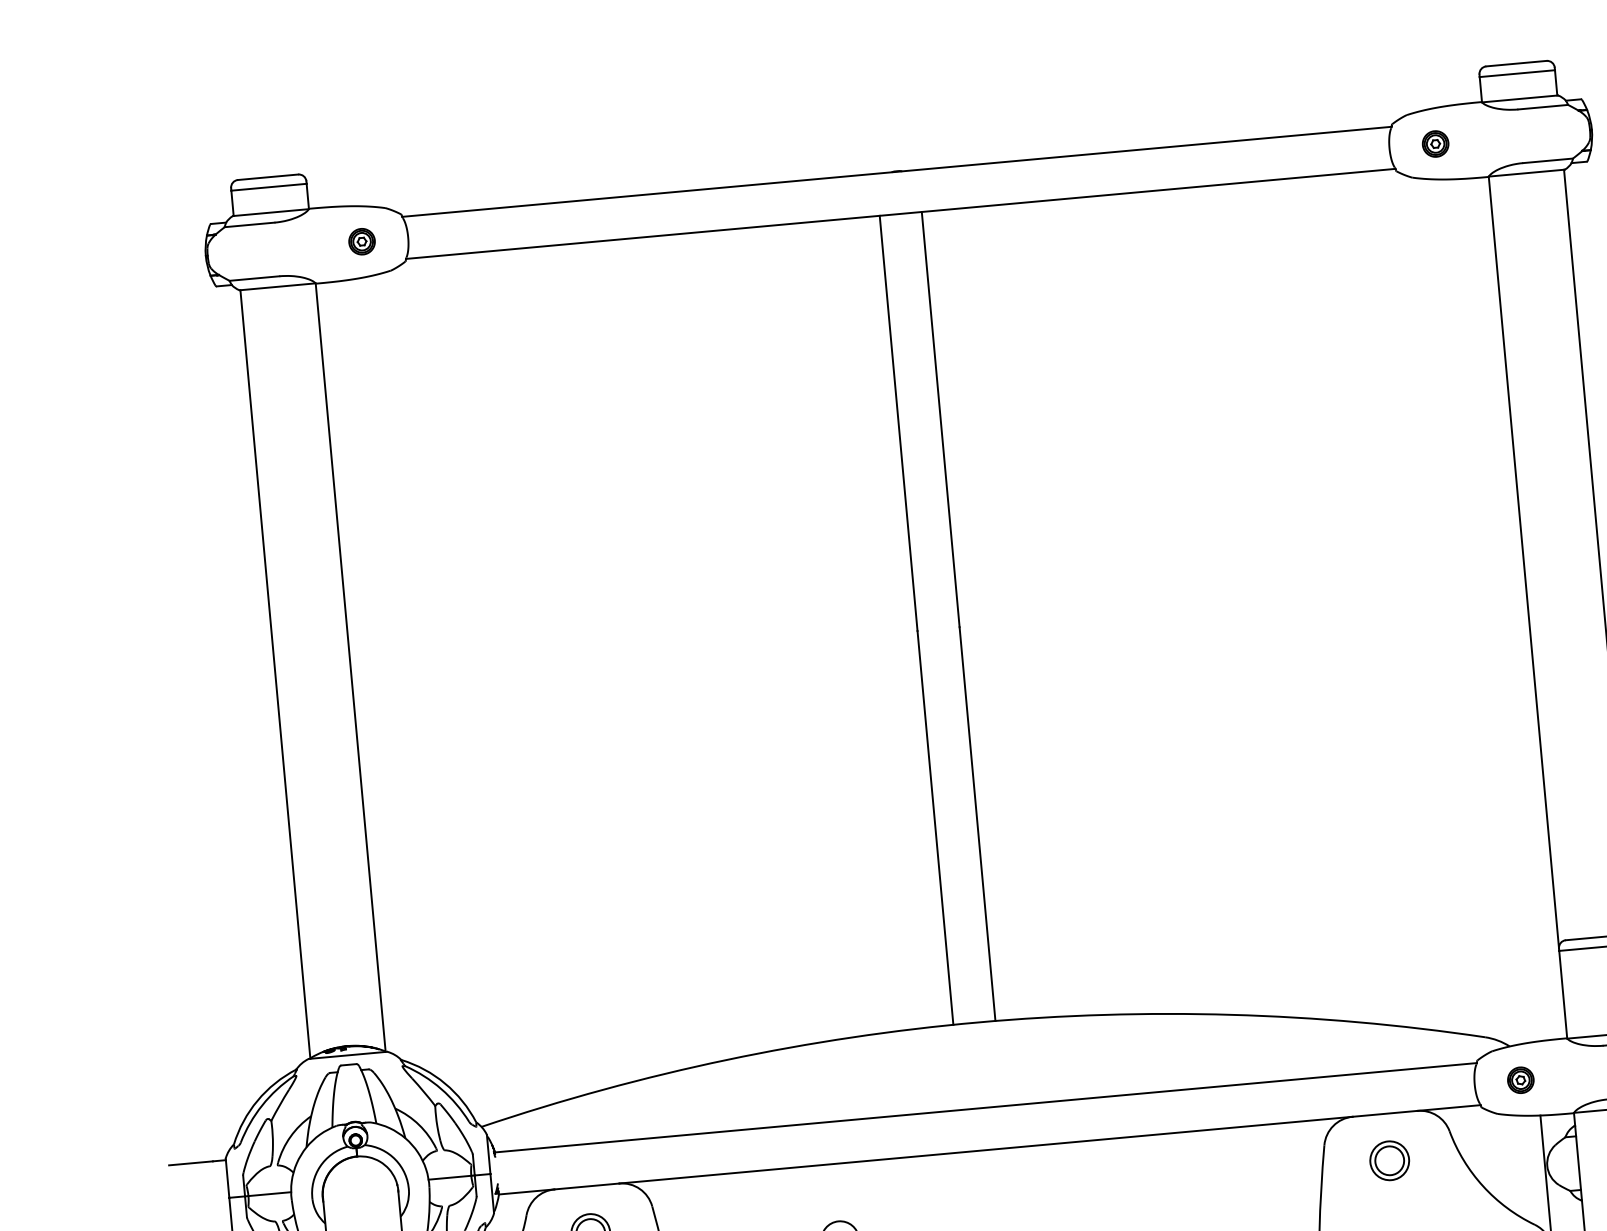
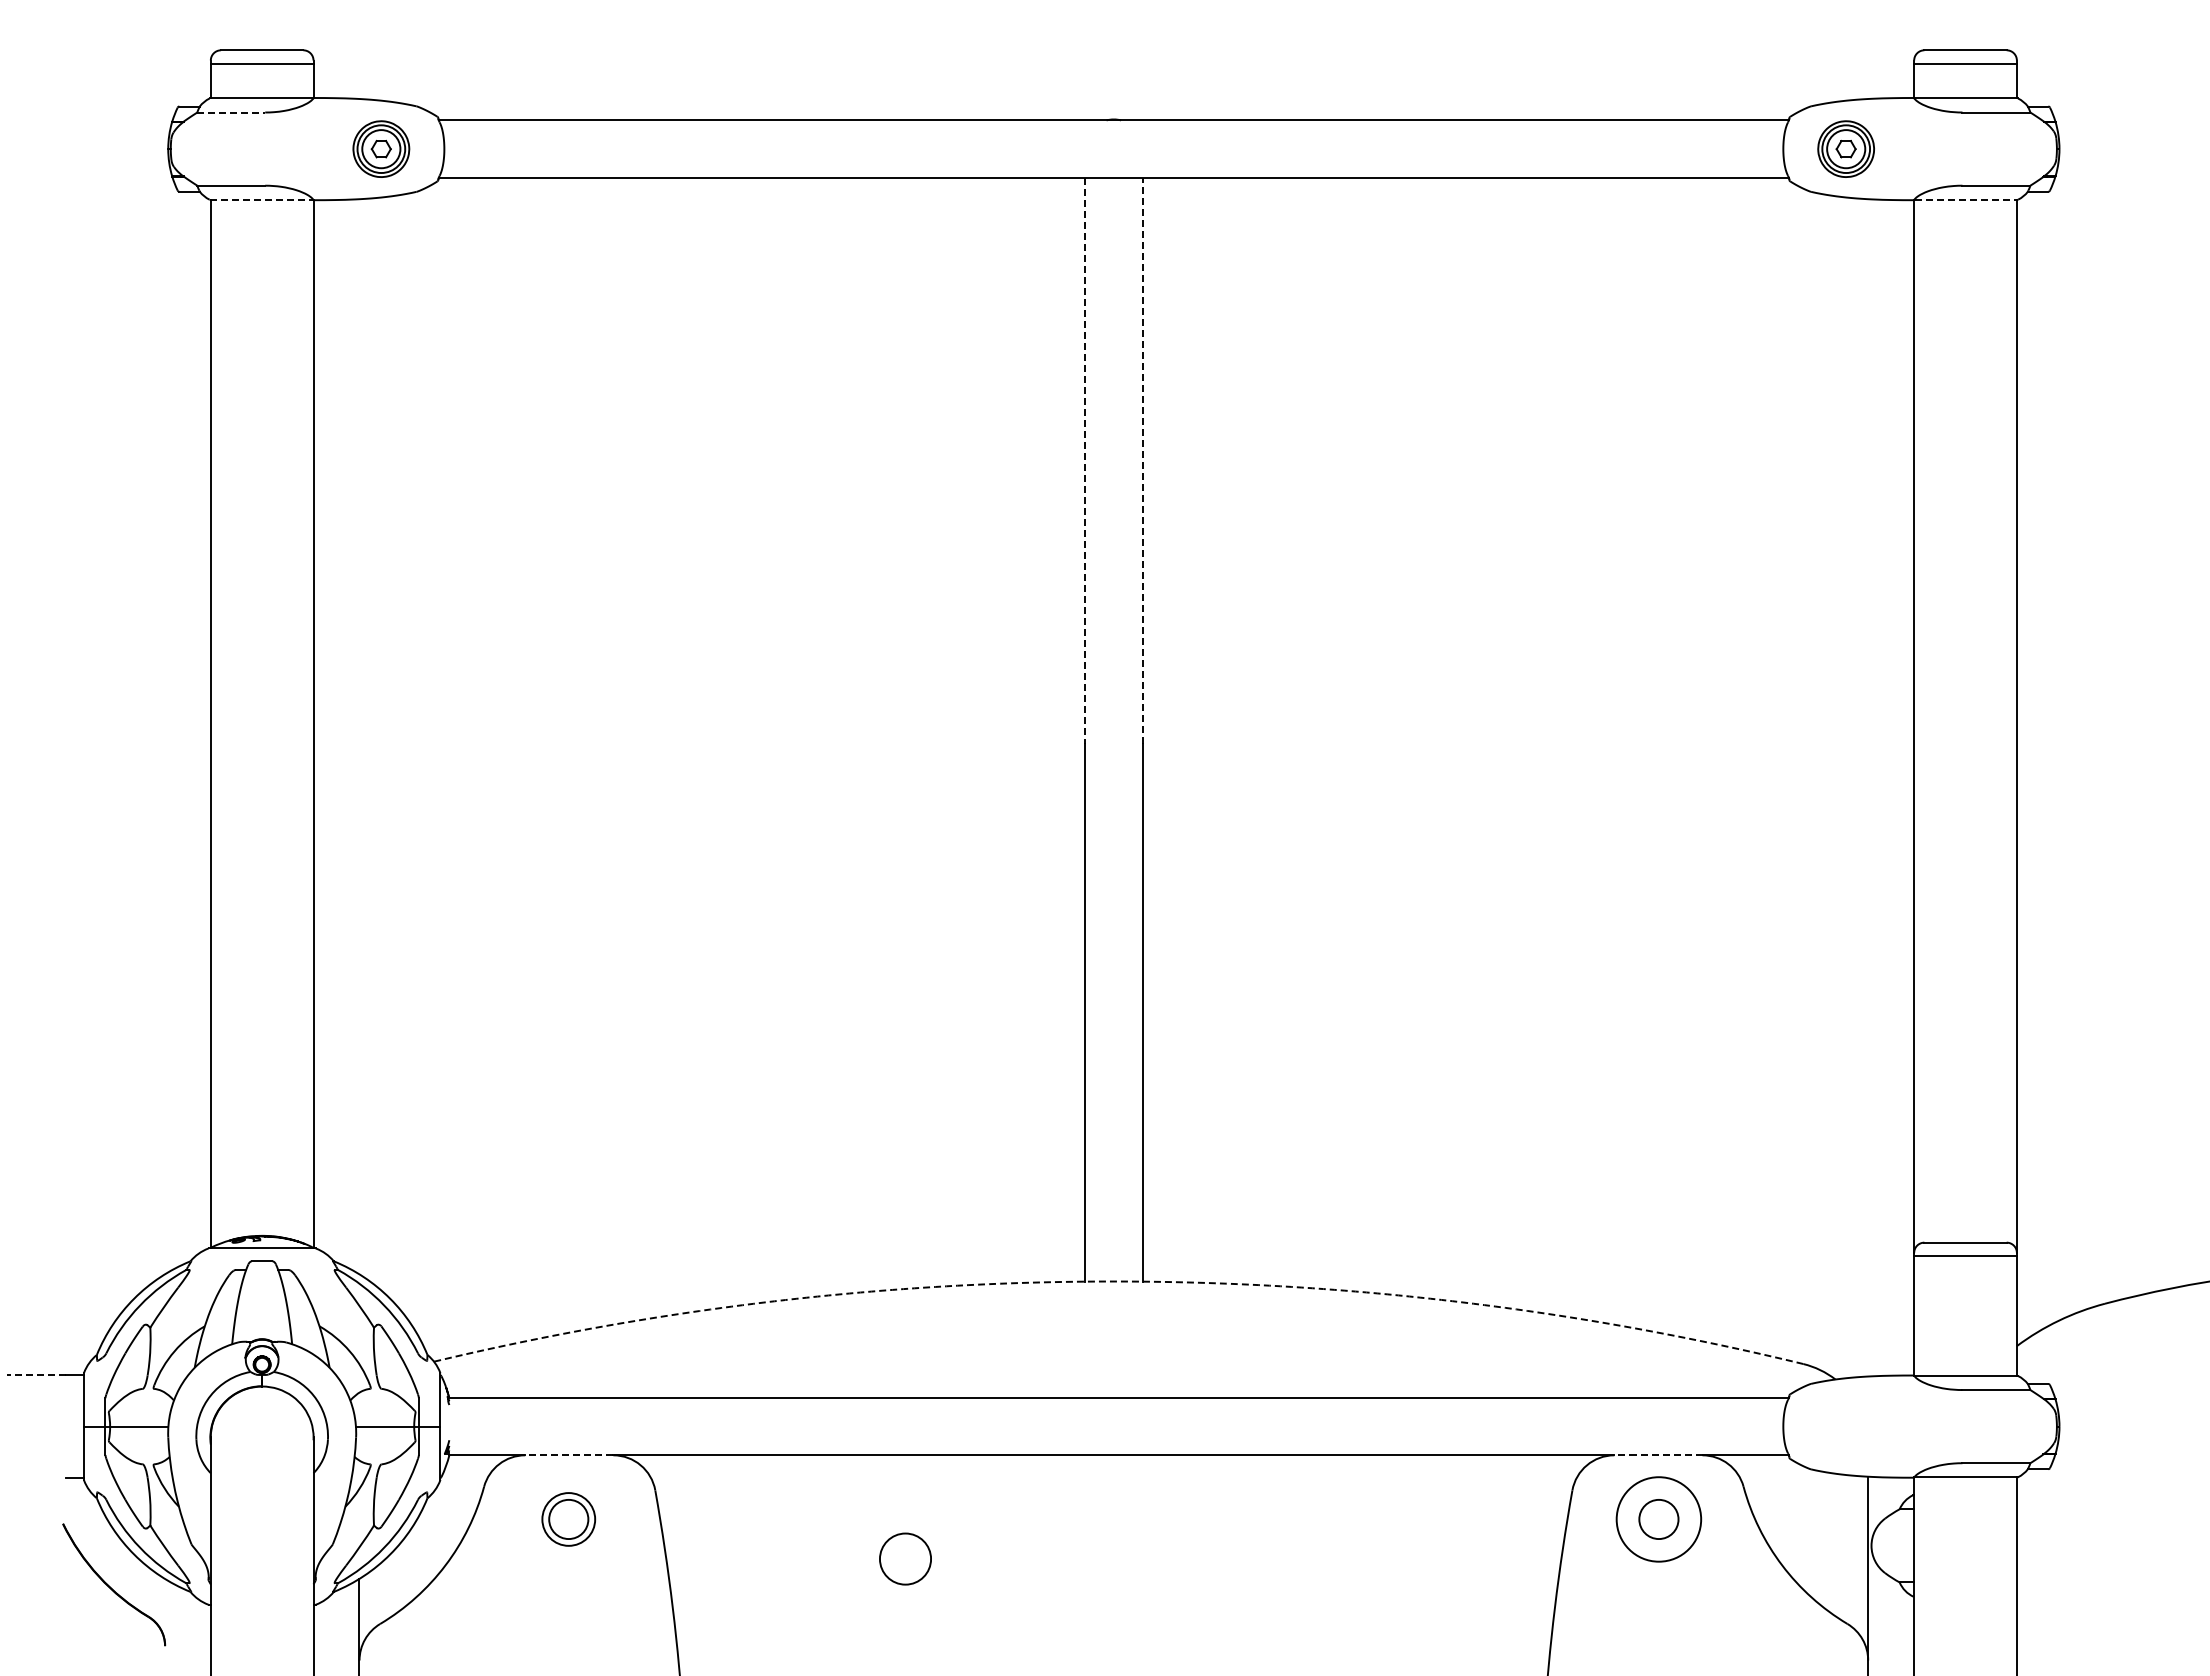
part: (1435, 143) -> (1846, 148), size x1.6
line: (1527, 172) -> (1966, 199), solid -> dashed
line: (249, 224) -> (231, 112), solid -> dashed
part: (362, 241) -> (381, 148), size x1.6
line: (277, 286) -> (261, 199), solid -> dashed
line: (940, 419) -> (1142, 460), solid -> dashed
line: (898, 423) -> (1085, 461), solid -> dashed
arc: (977, 1022) -> (1118, 1281), solid -> dashed
part: (1520, 1080) -> (1846, 1426), removed
line: (1384, 1114) -> (1657, 1455), solid -> dashed
circle: (1389, 1160) -> (1658, 1519), size x1.6
line: (191, 1163) -> (36, 1375), solid -> dashed
line: (586, 1186) -> (568, 1455), solid -> dashed

